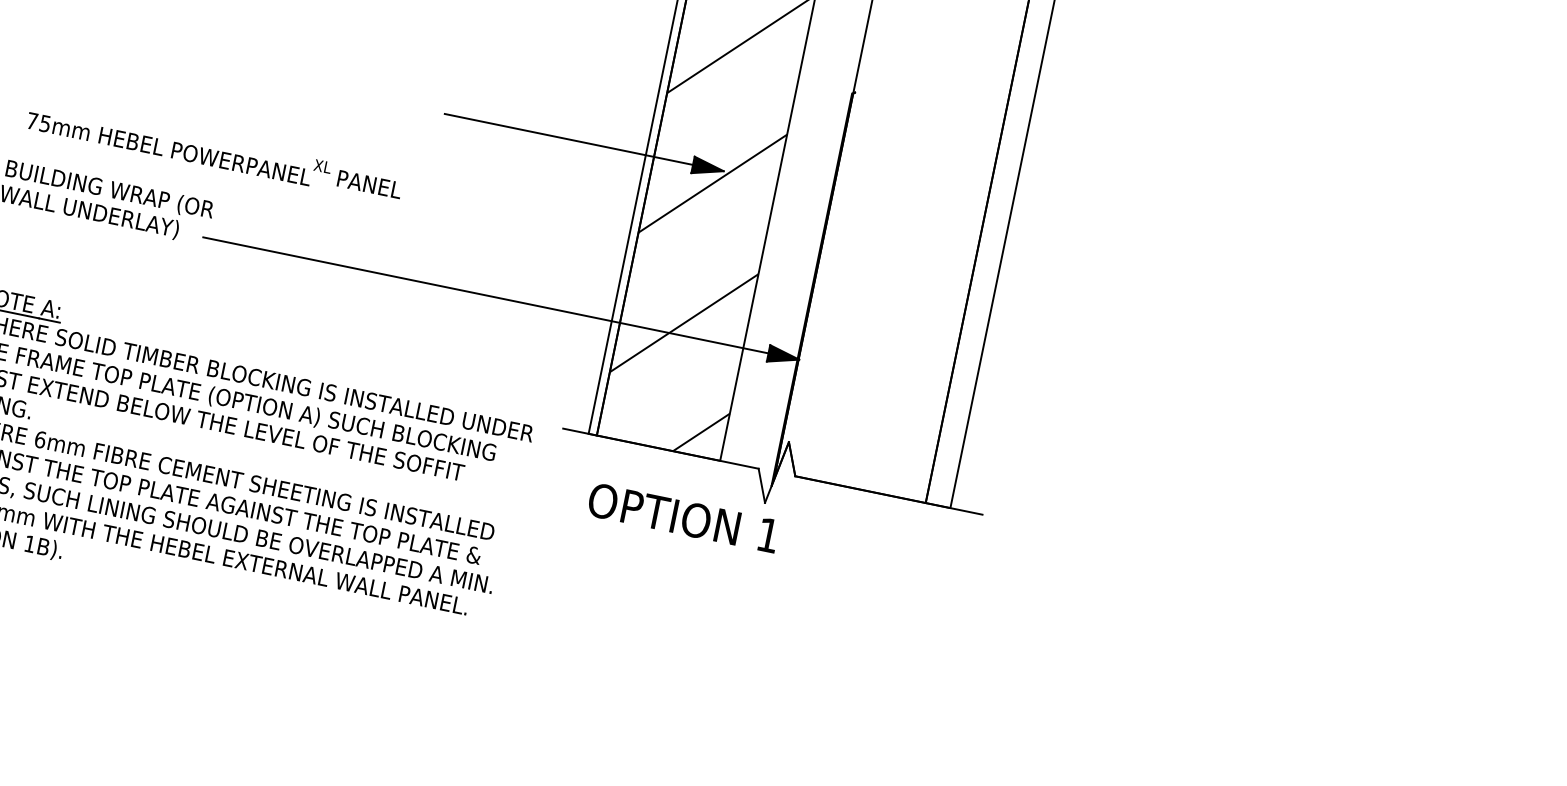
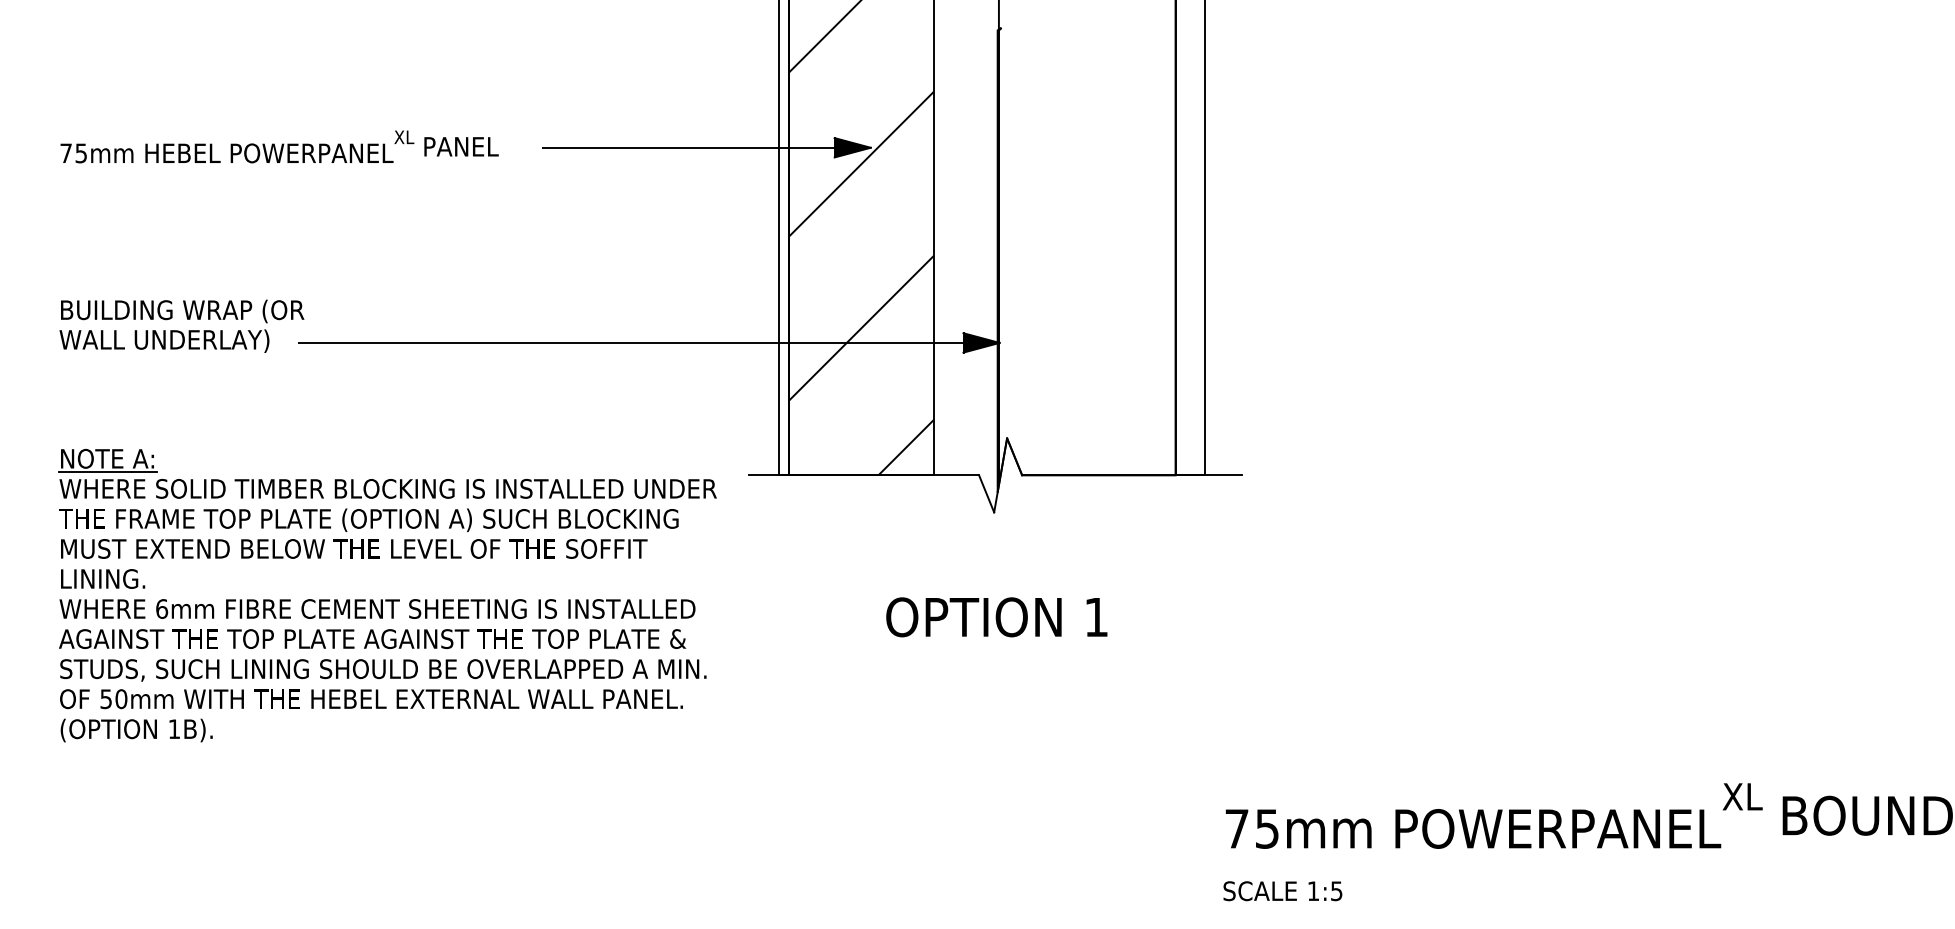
text: (215, 152) -> (279, 146), moved
text: (683, 518) -> (996, 617), moved

